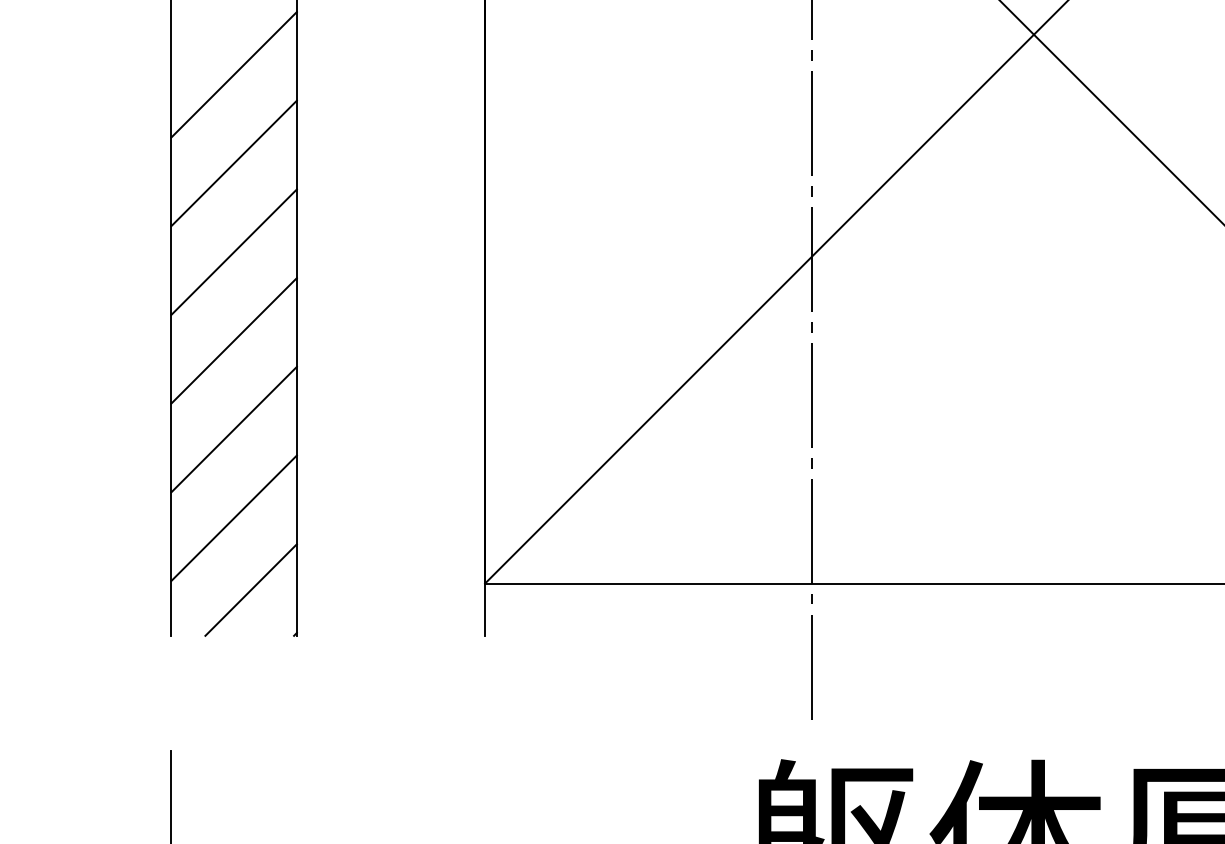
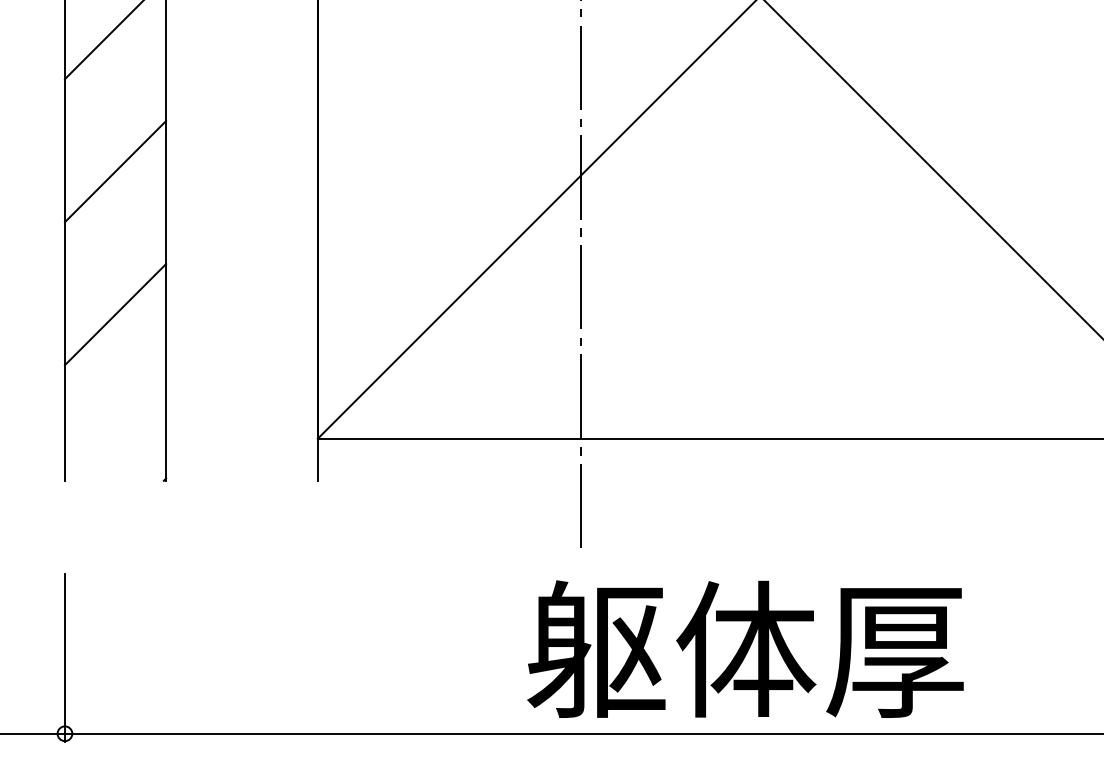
line: (234, 162) -> (115, 99), removed
line: (234, 340) -> (115, 242), removed
line: (234, 517) -> (115, 385), removed
line: (251, 589) -> (129, 443), removed

